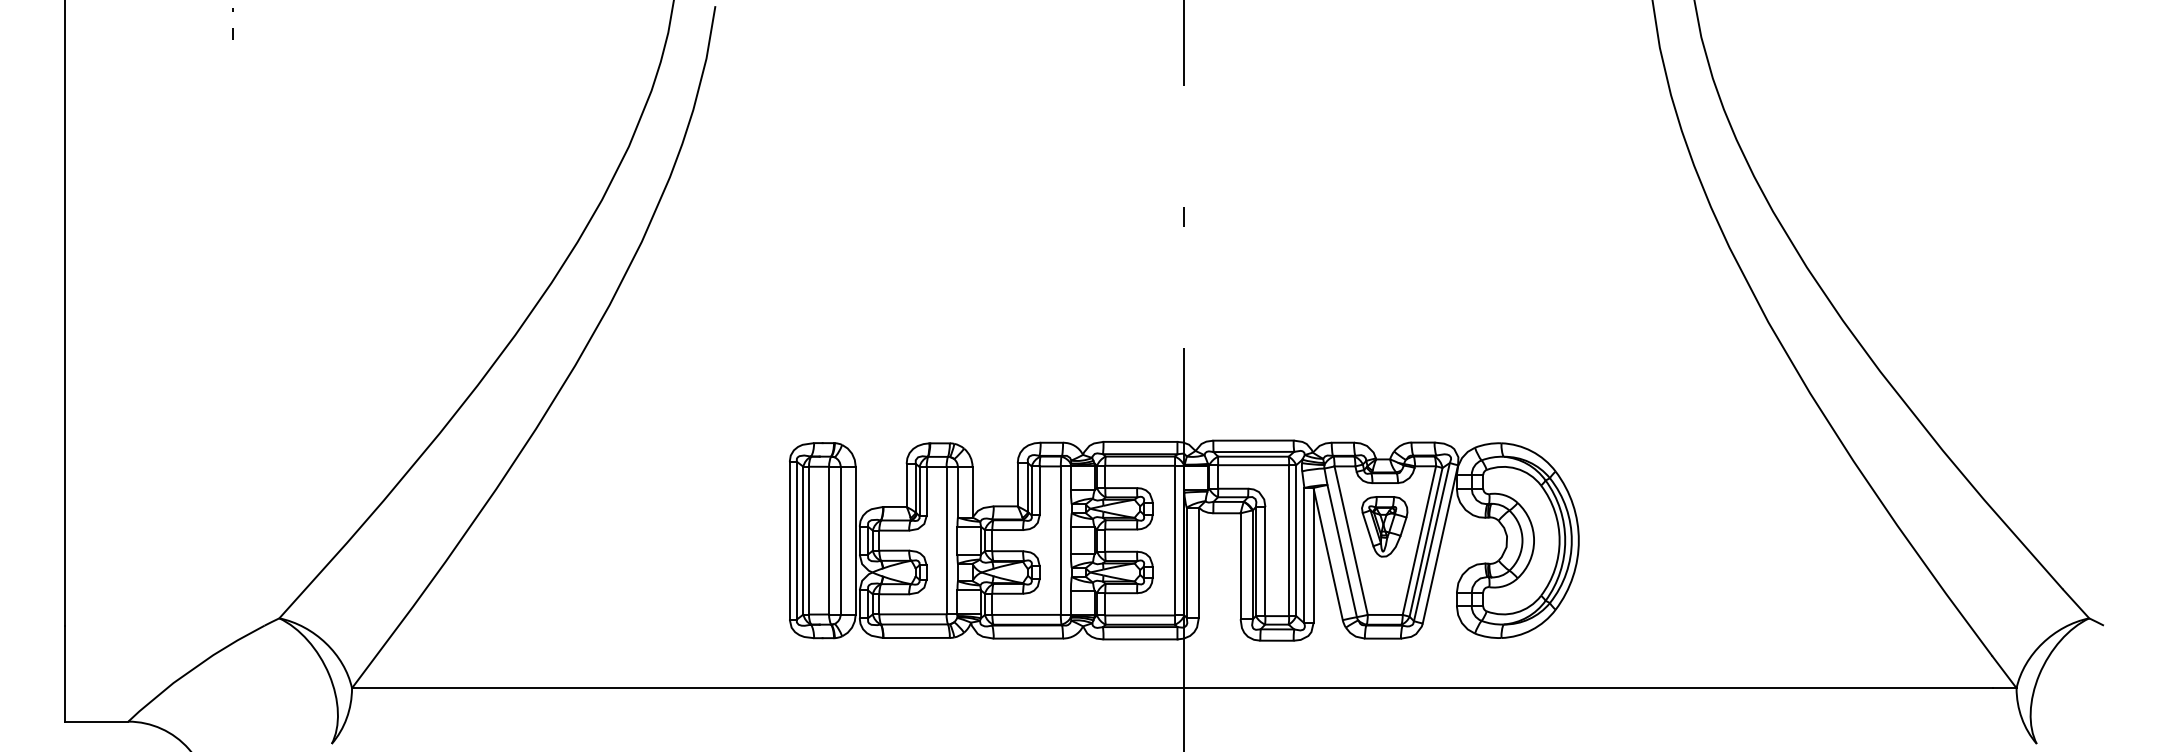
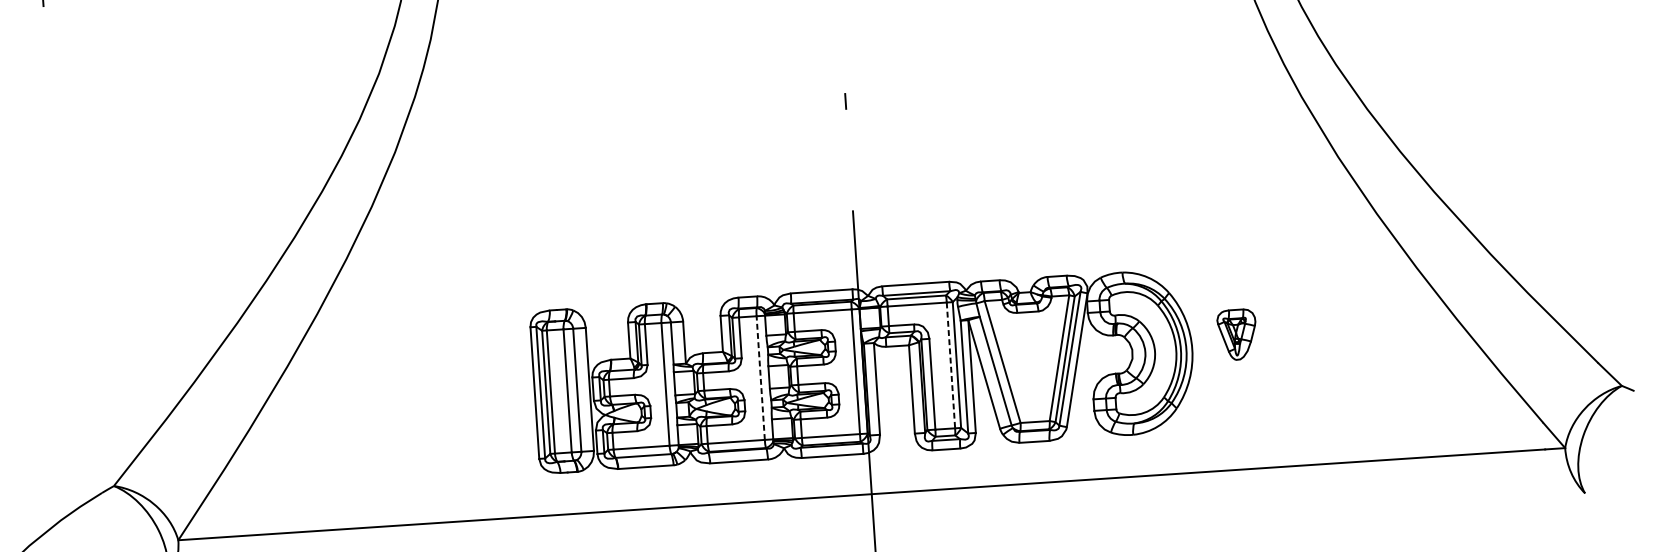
part: (1384, 526) -> (1237, 334), moved
line: (1060, 540) -> (760, 377), solid -> dashed
line: (1289, 541) -> (951, 366), solid -> dashed

